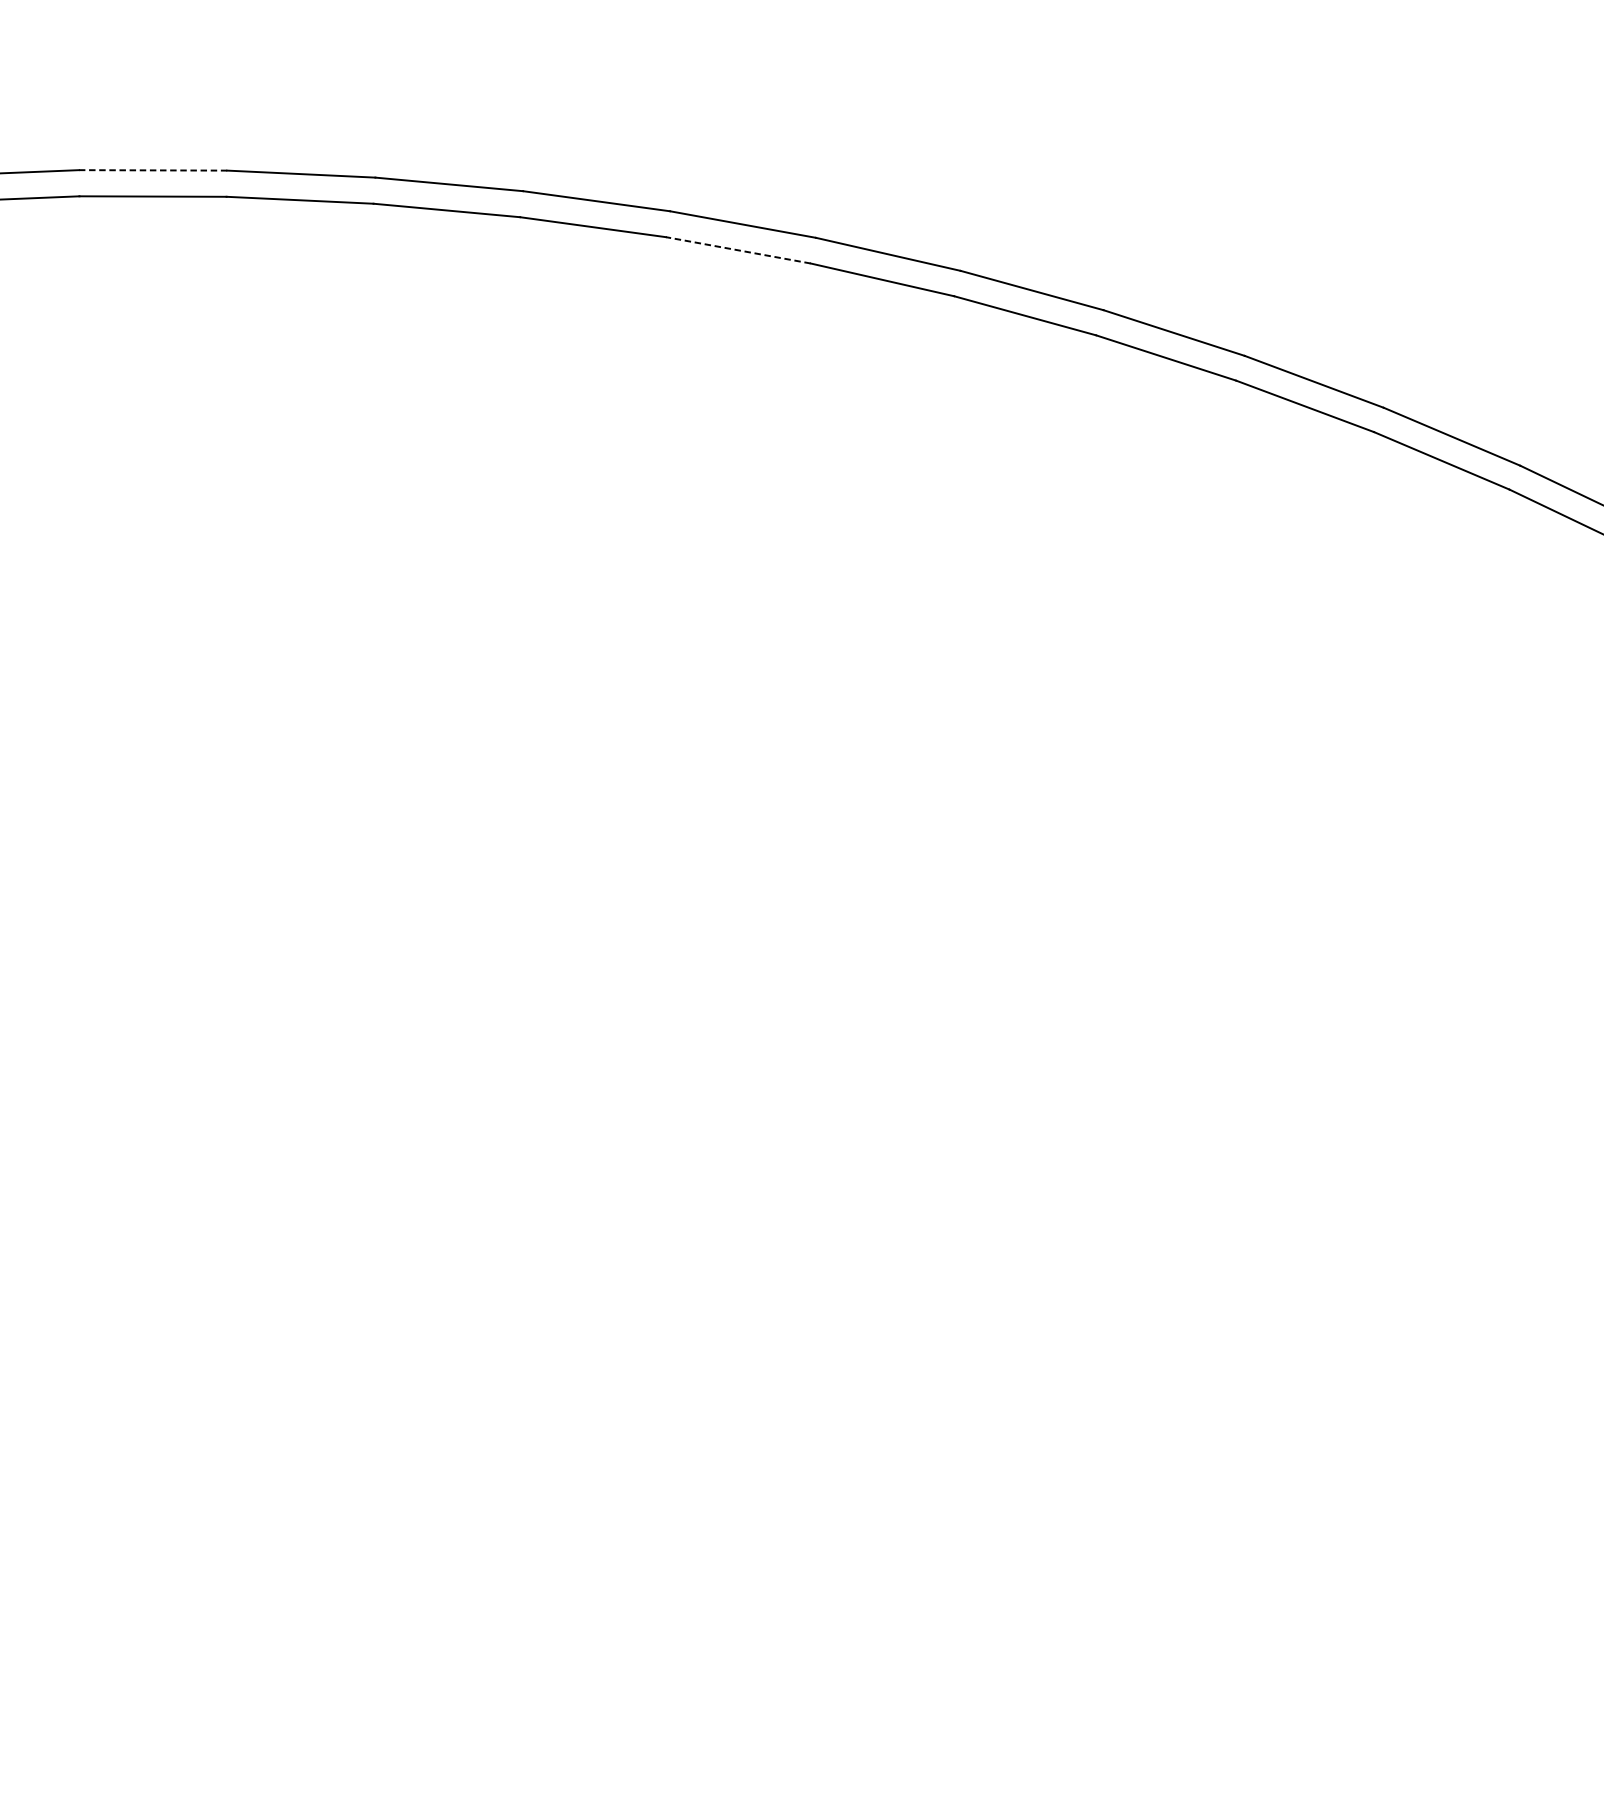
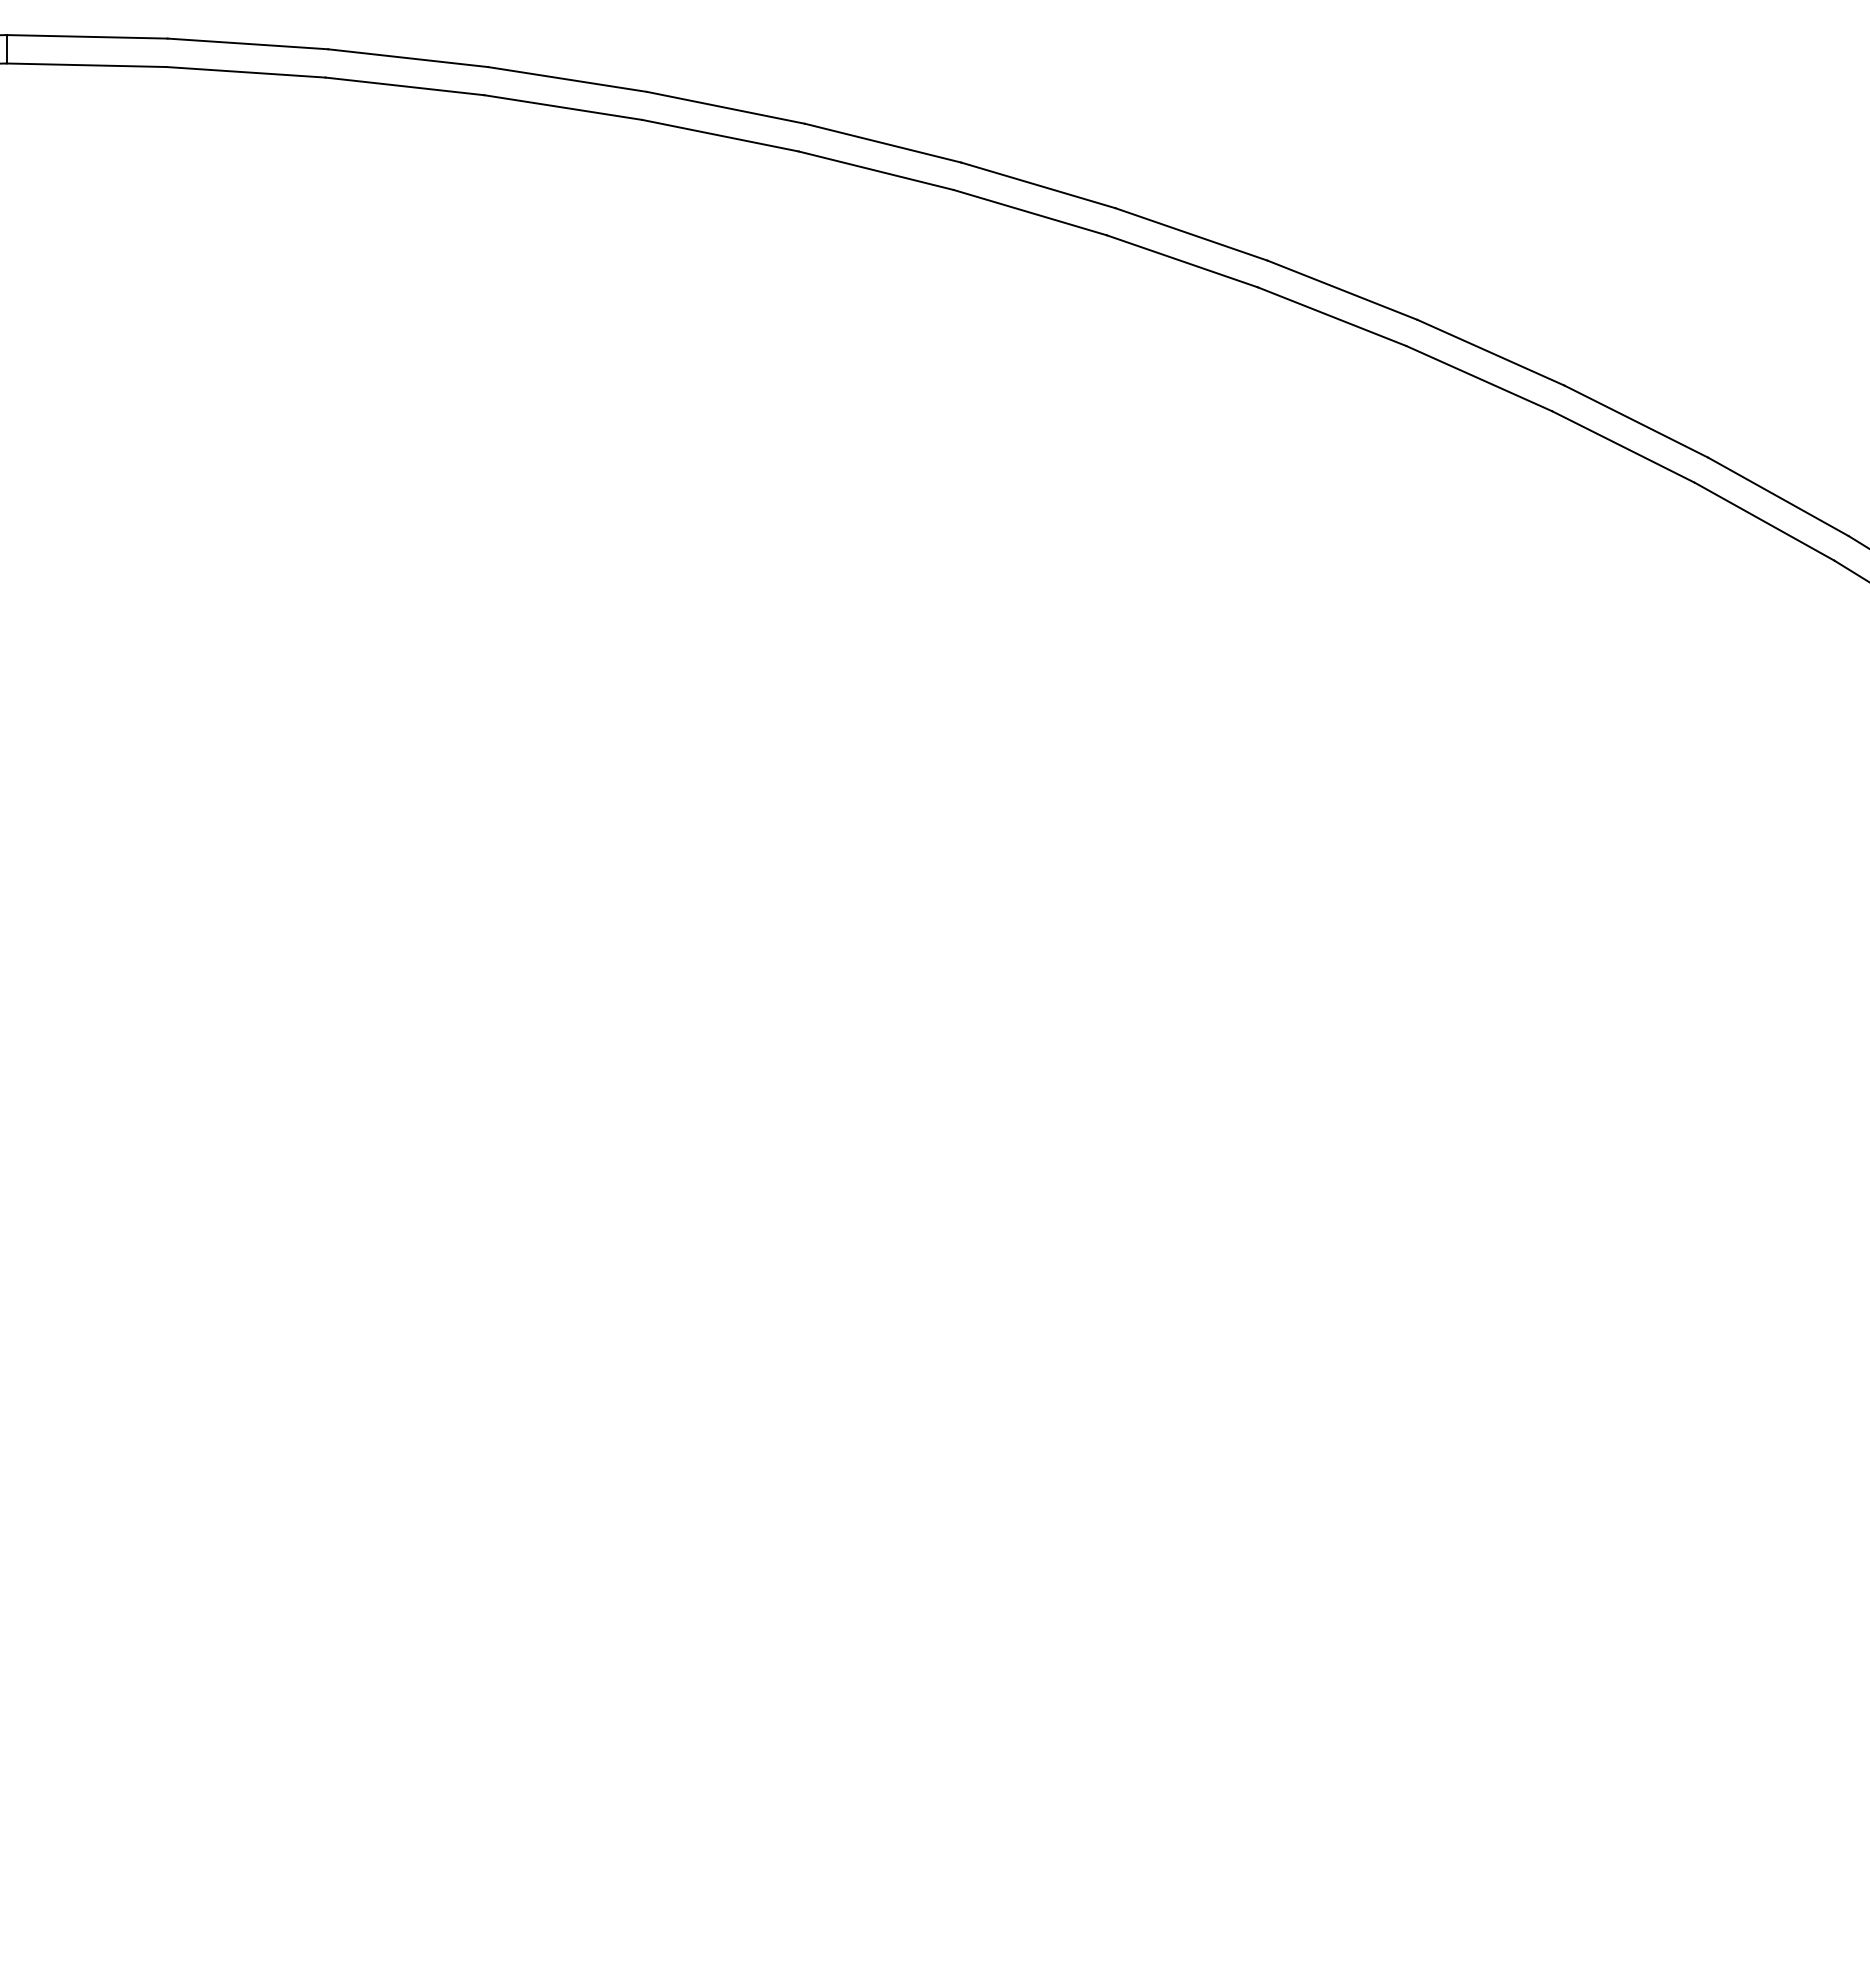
line: (153, 170) -> (568, 79), dashed -> solid
line: (738, 250) -> (1182, 261), dashed -> solid

